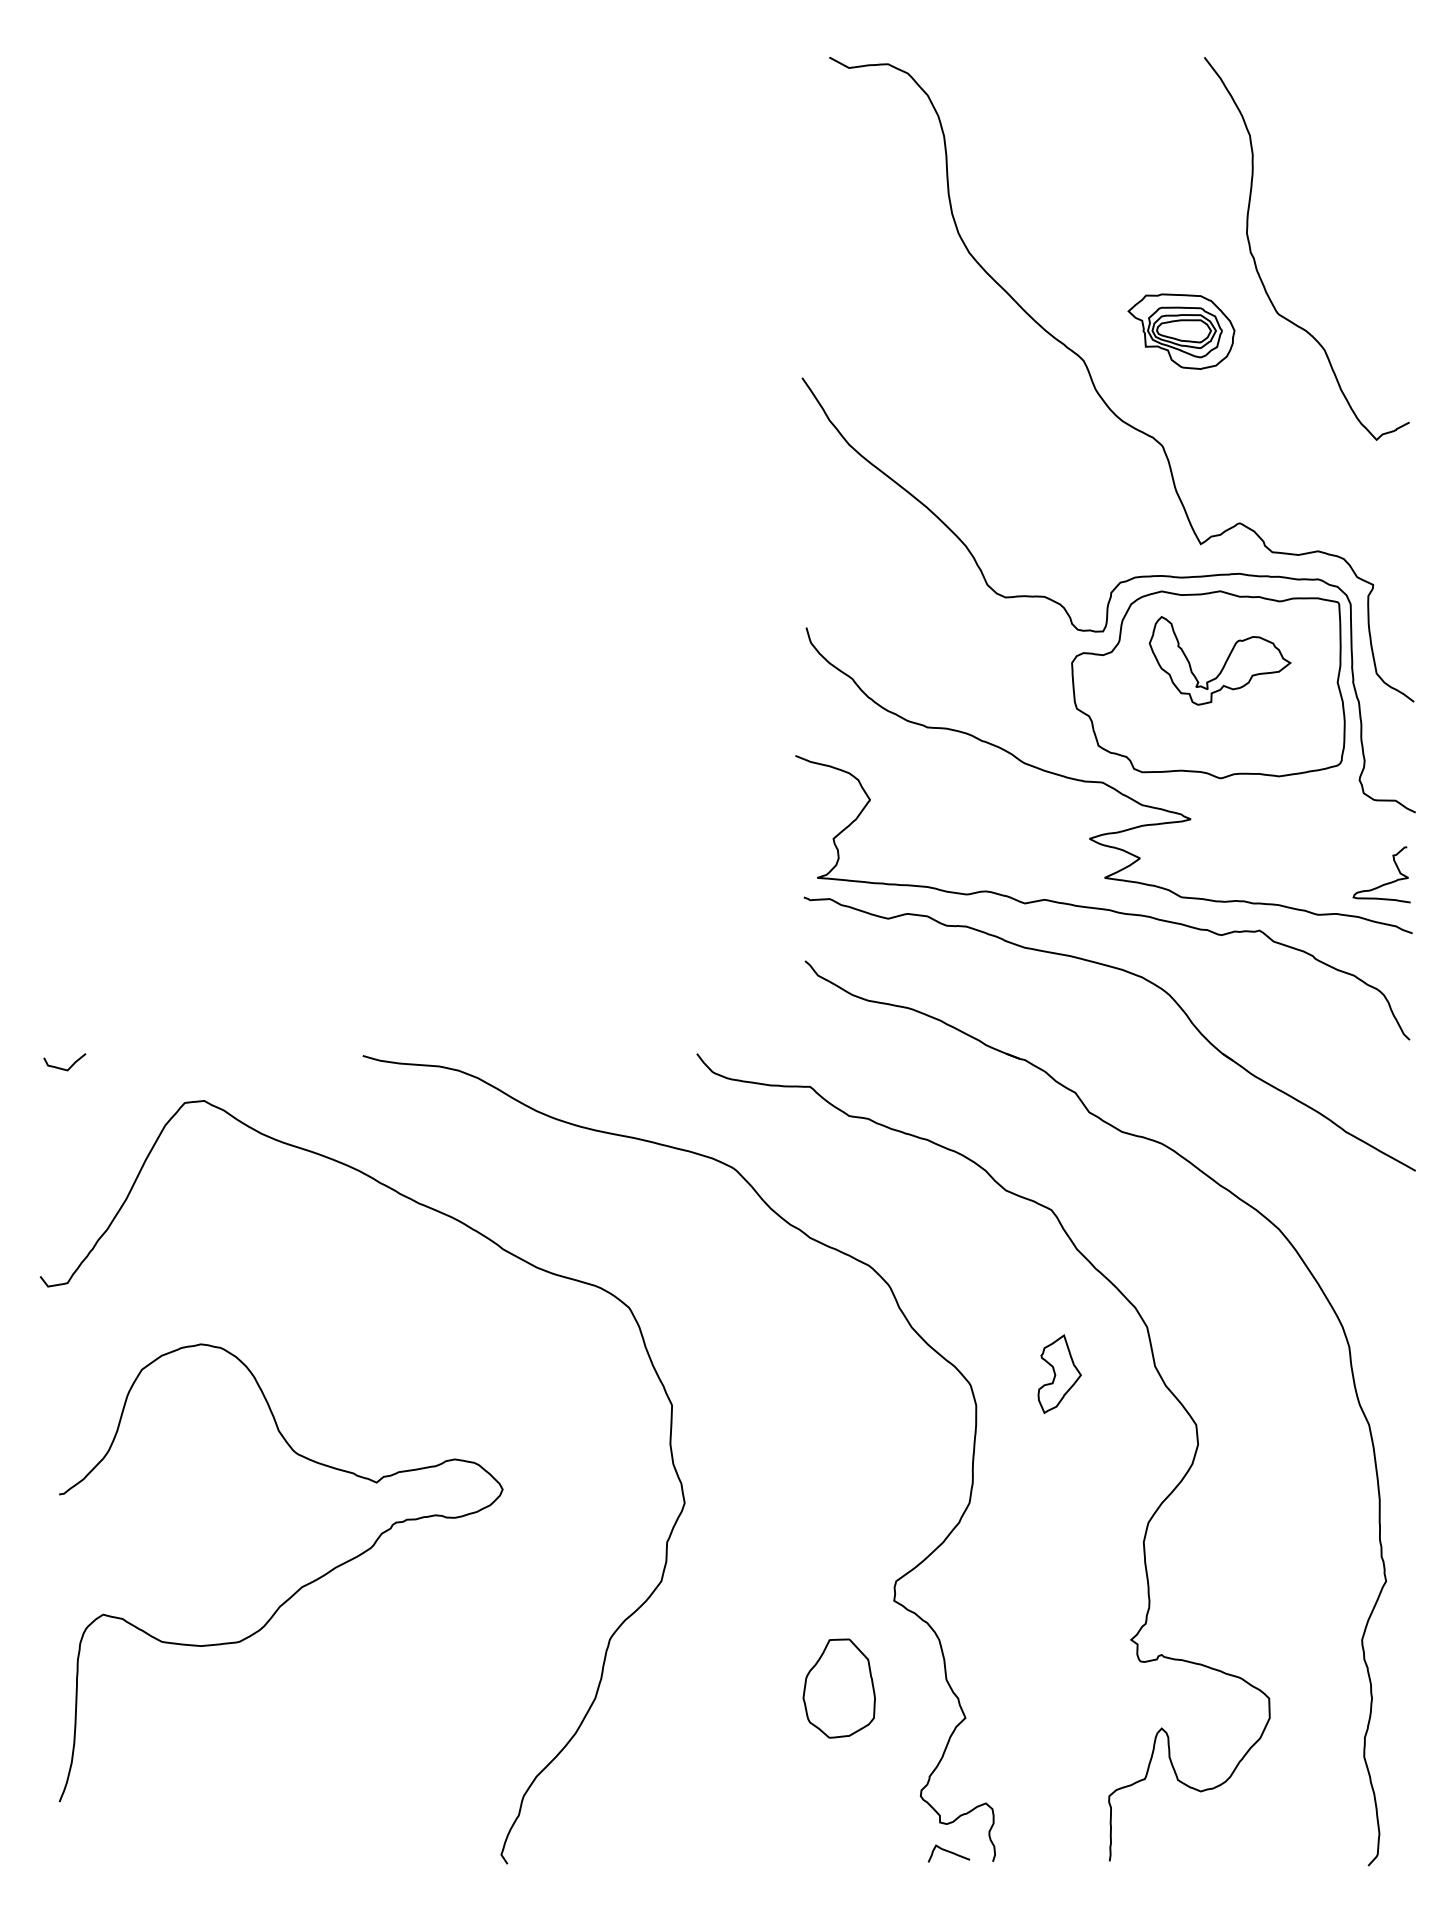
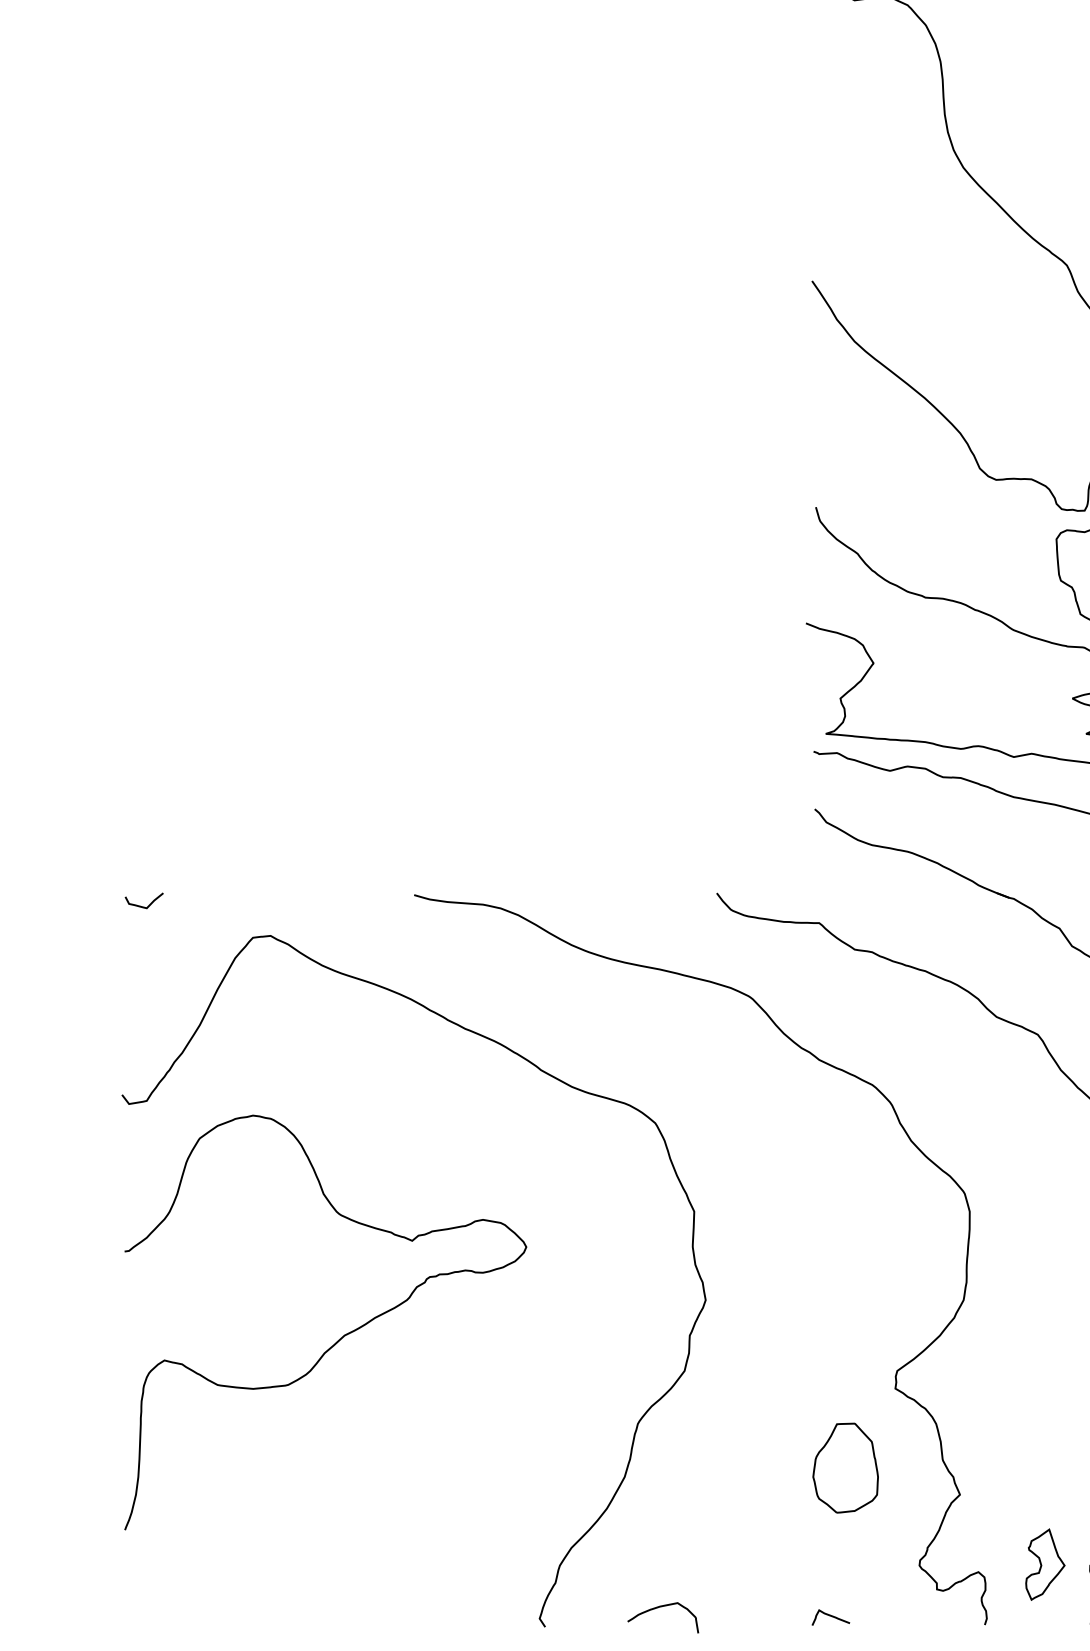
part: (1059, 1374) -> (1045, 1564), moved
curve: (296, 1590) -> (339, 1338), moved
curve: (635, 1842) -> (661, 1607), added
curve: (948, 1852) -> (830, 1616), moved

